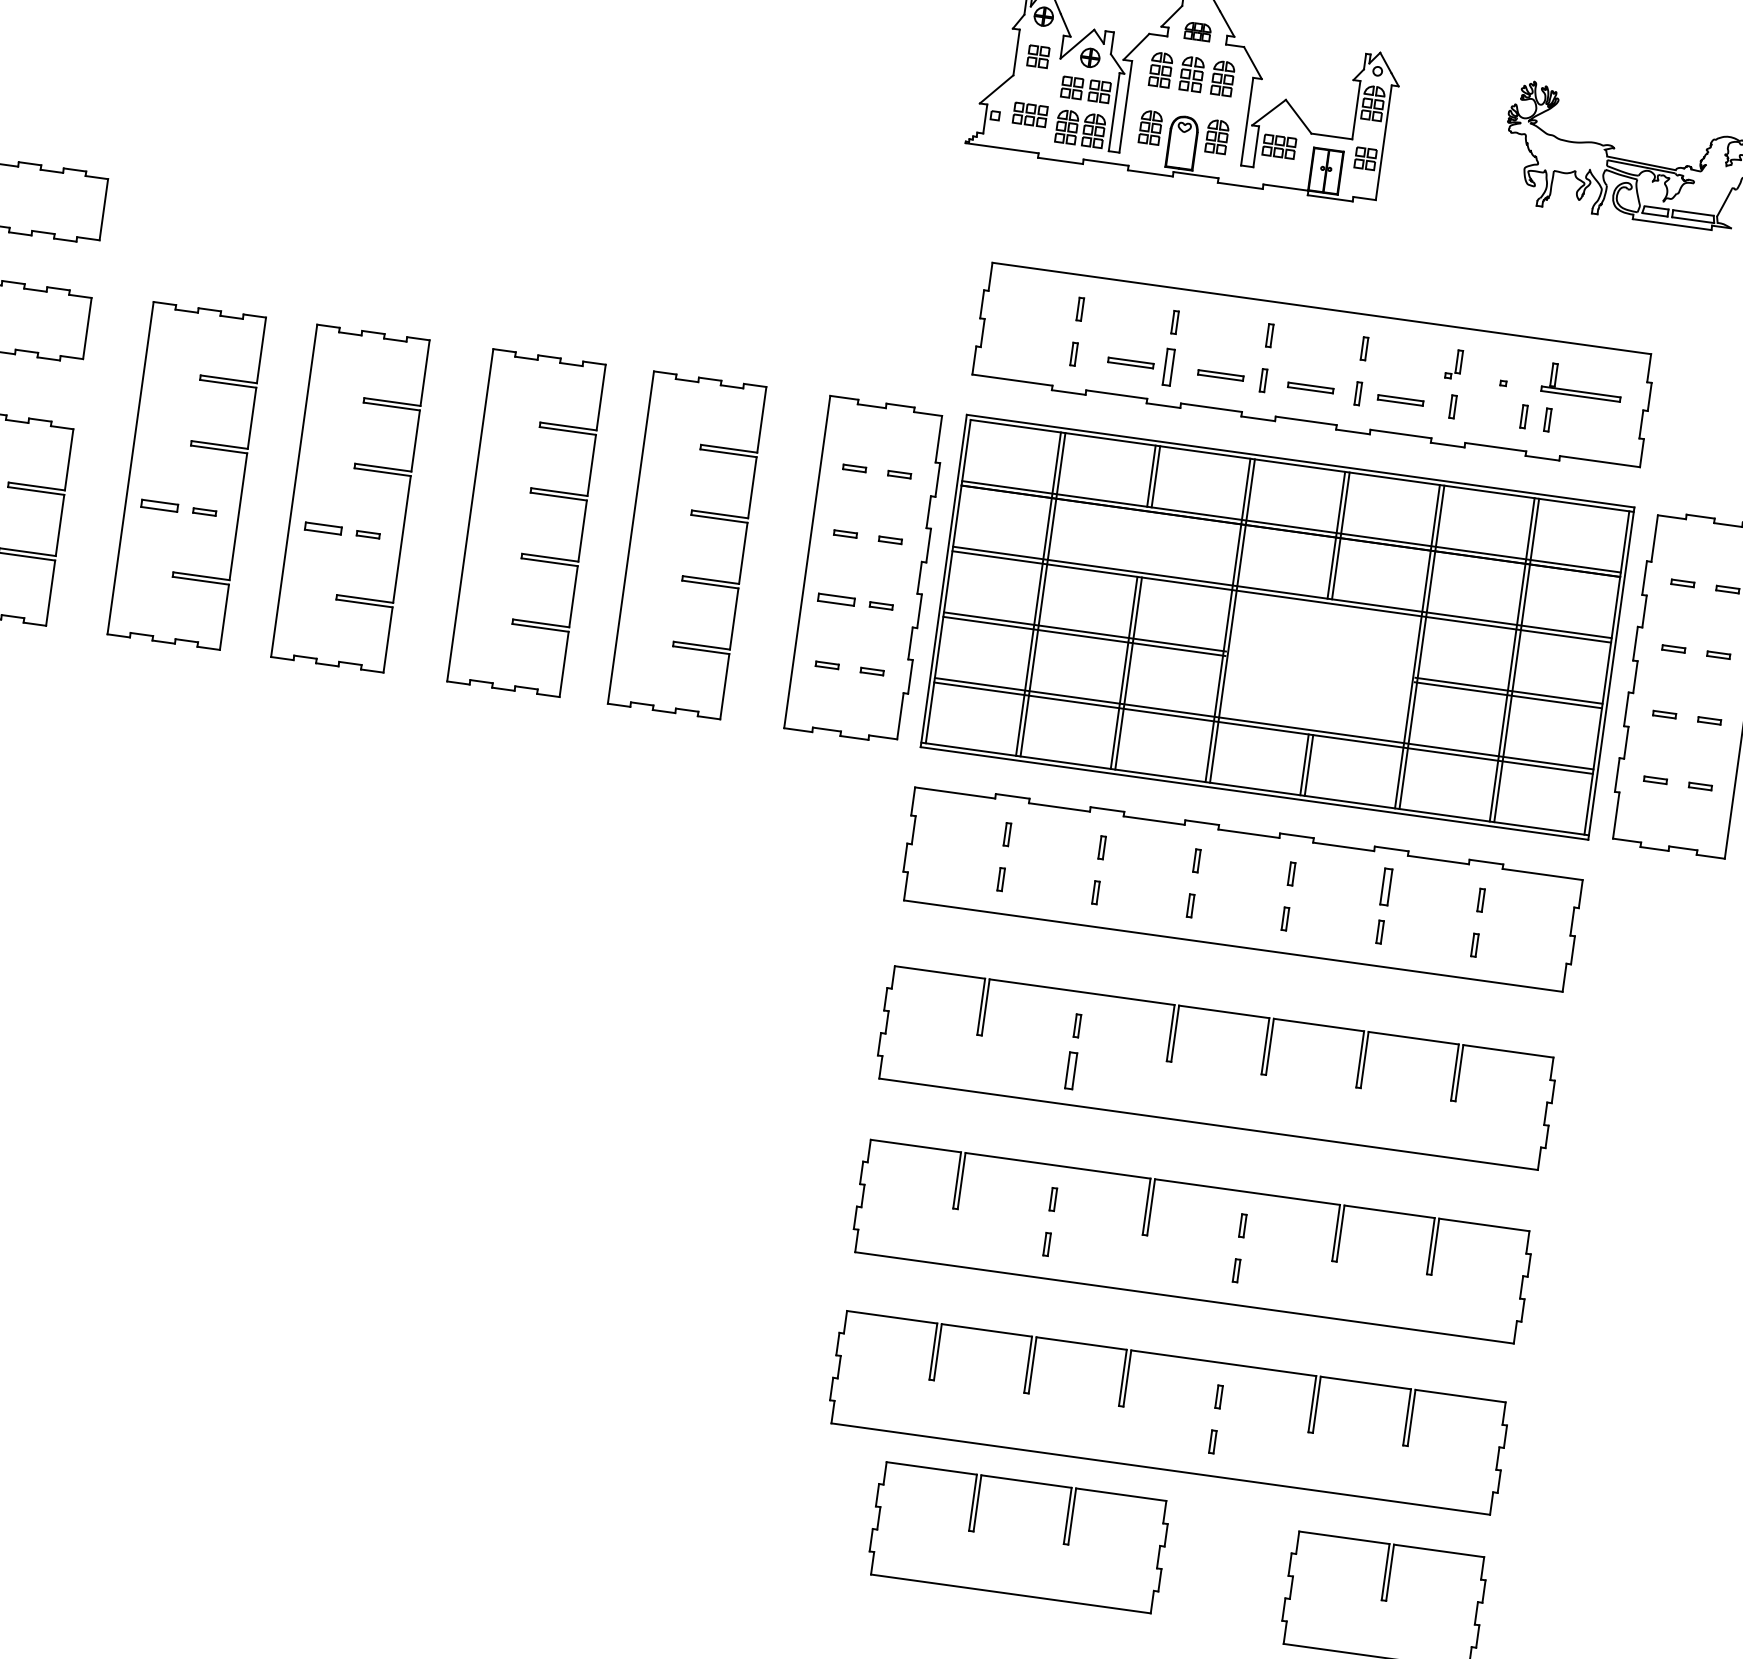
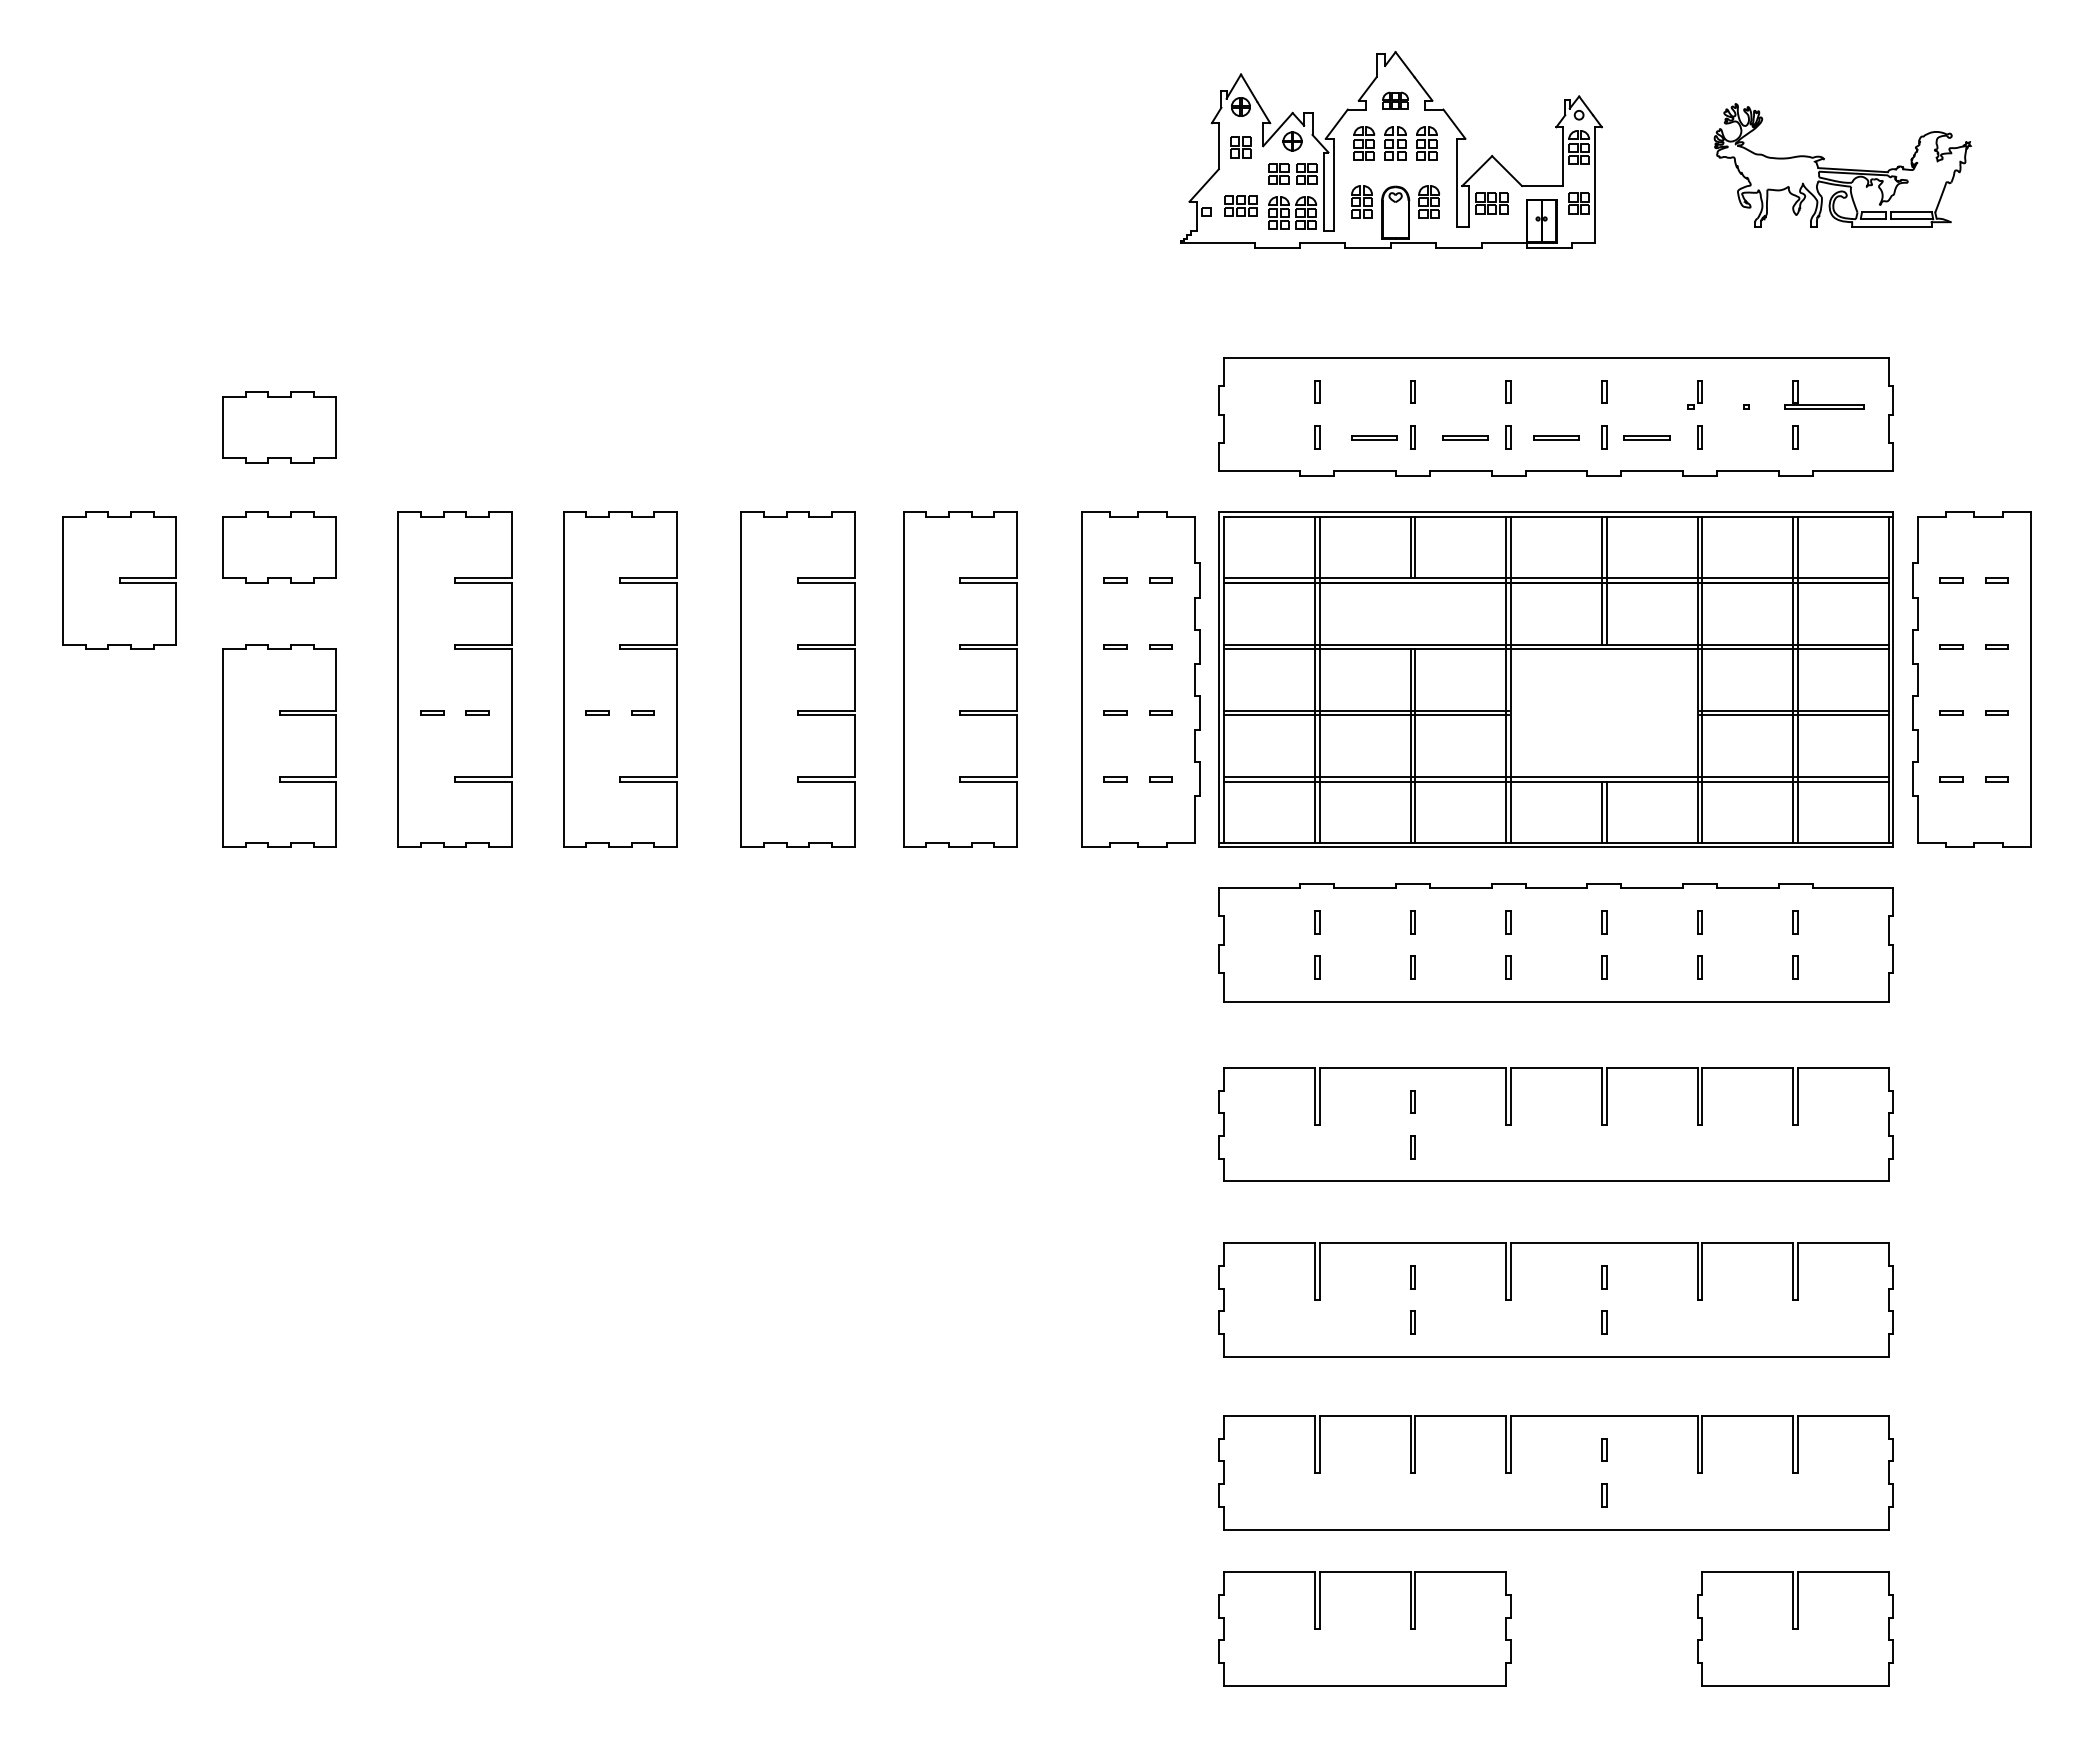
part: (1168, 367) -> (1412, 437), size x0.62
part: (1523, 416) -> (1771, 437), removed
part: (159, 505) -> (432, 712), size x0.62
part: (323, 527) -> (597, 712), size x0.62
part: (836, 599) -> (1115, 712), size x0.62
part: (1385, 887) -> (1699, 922), size x0.62
part: (1070, 1070) -> (1412, 1147), size x0.62
part: (1018, 1537) -> (1364, 1628), moved

